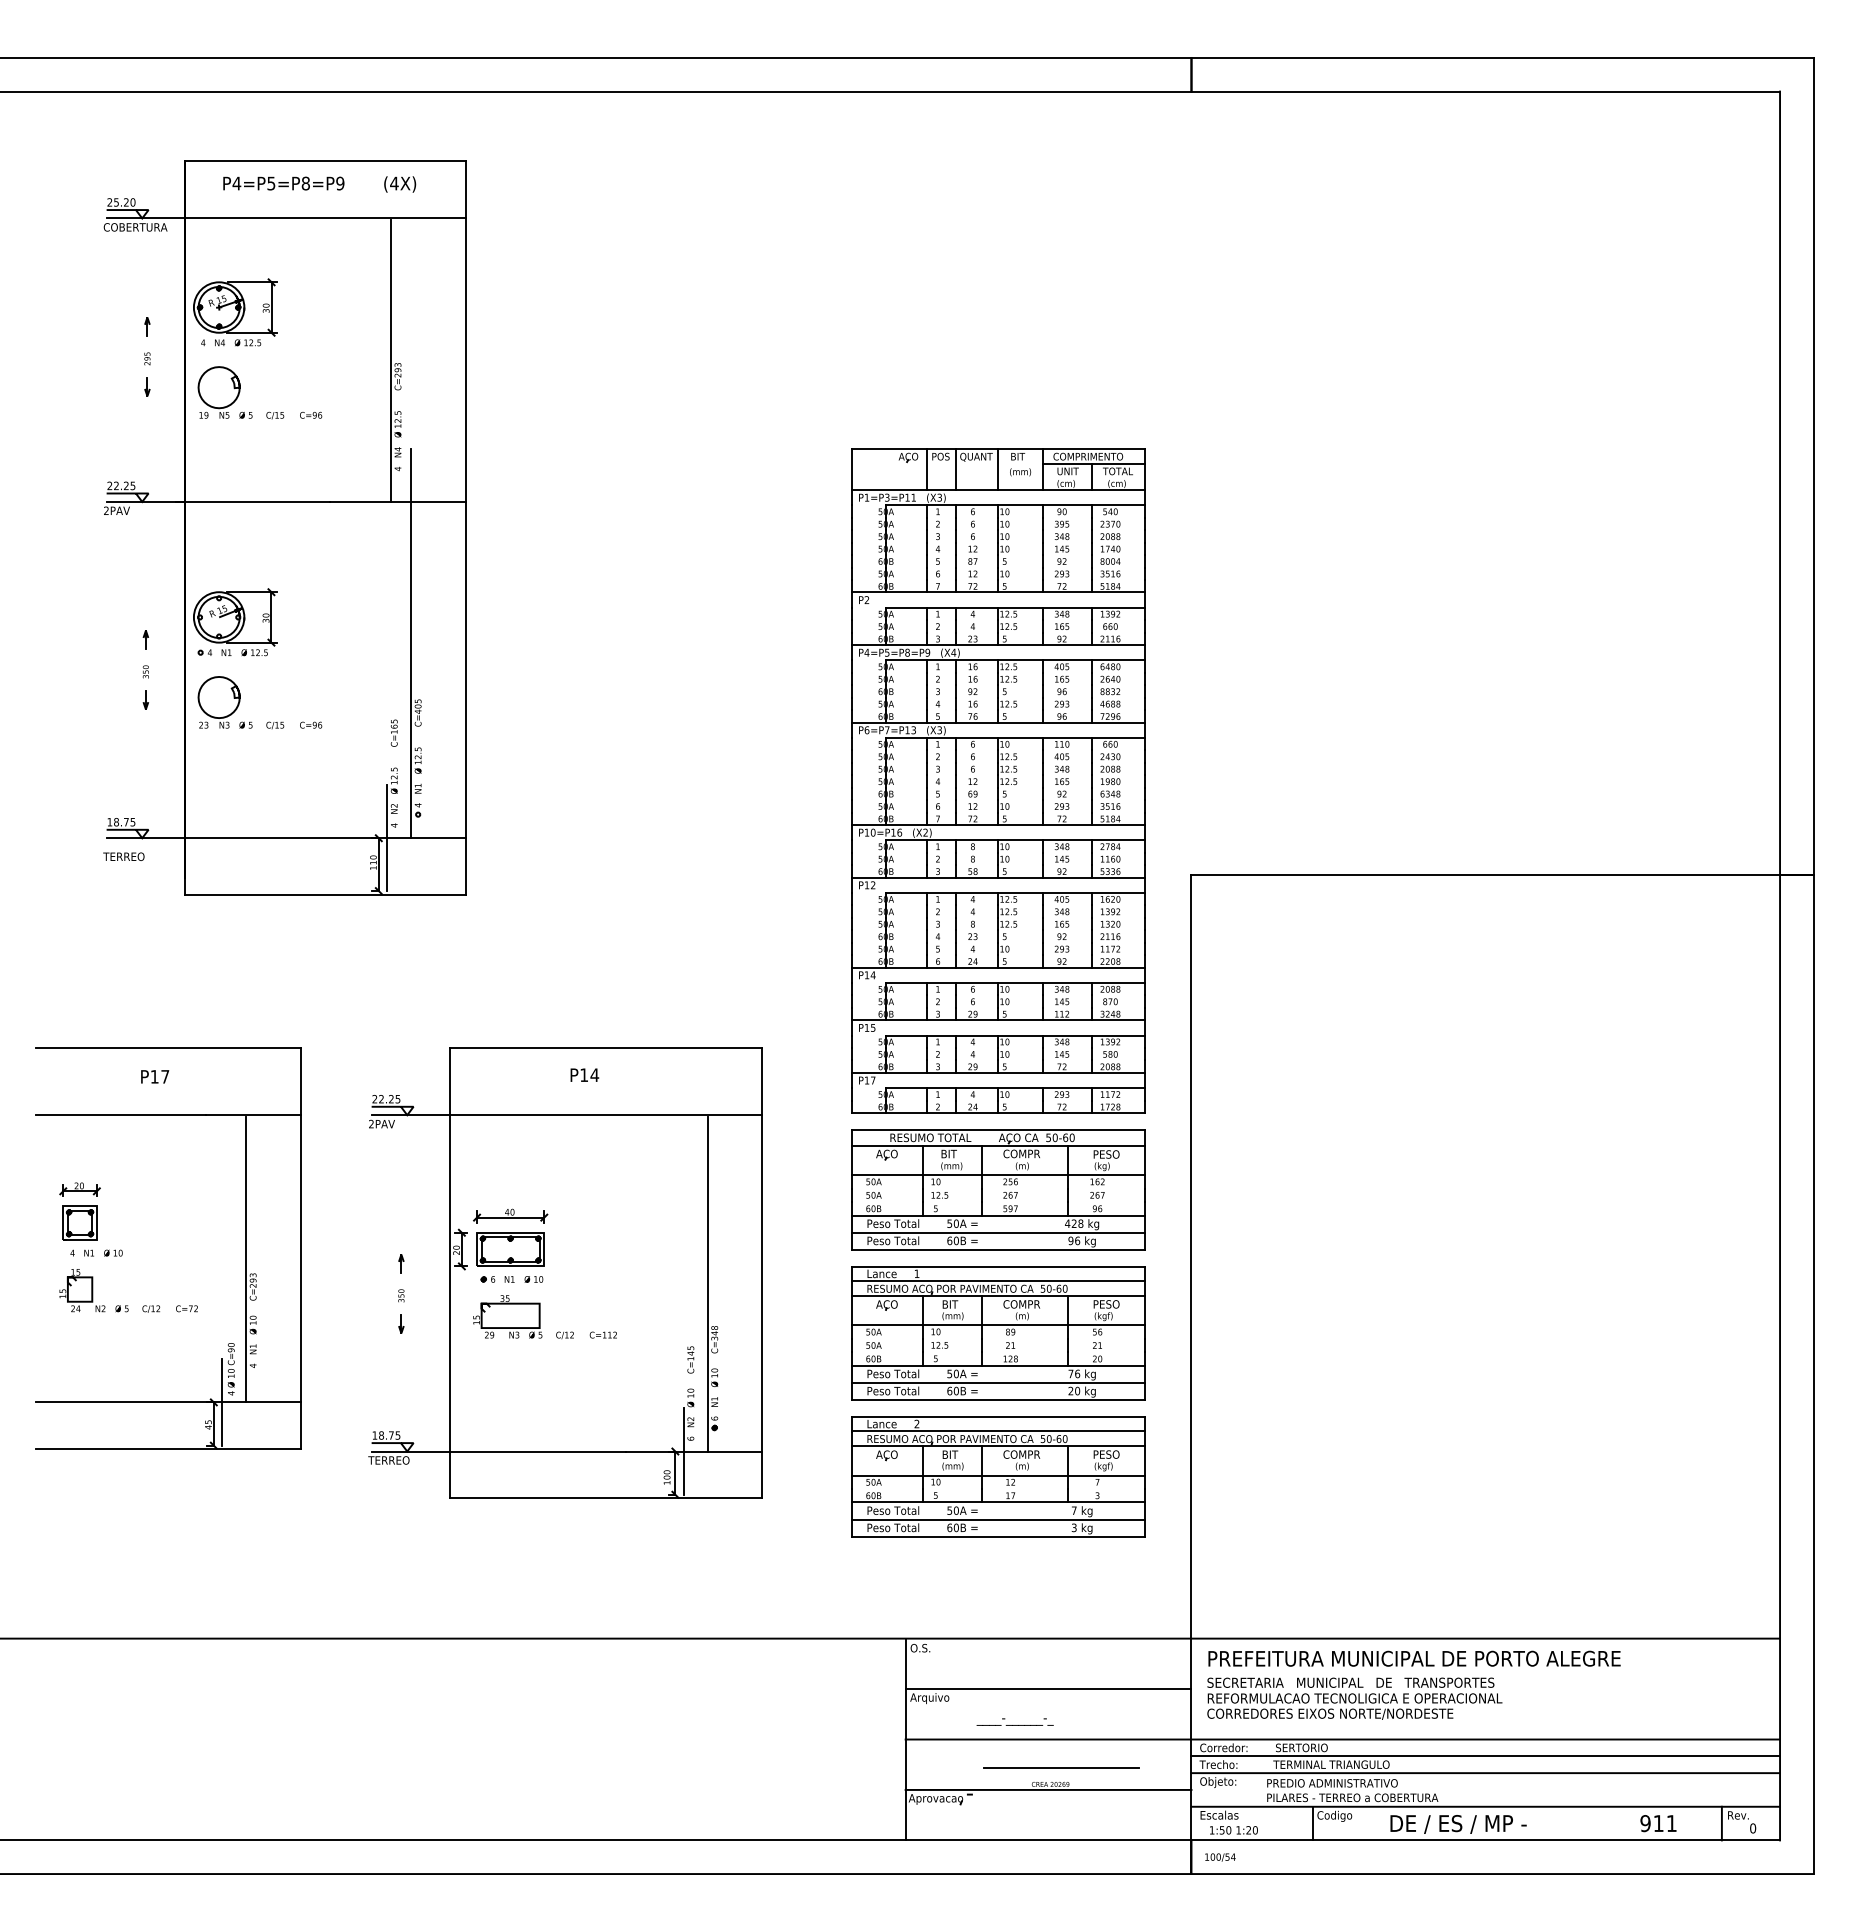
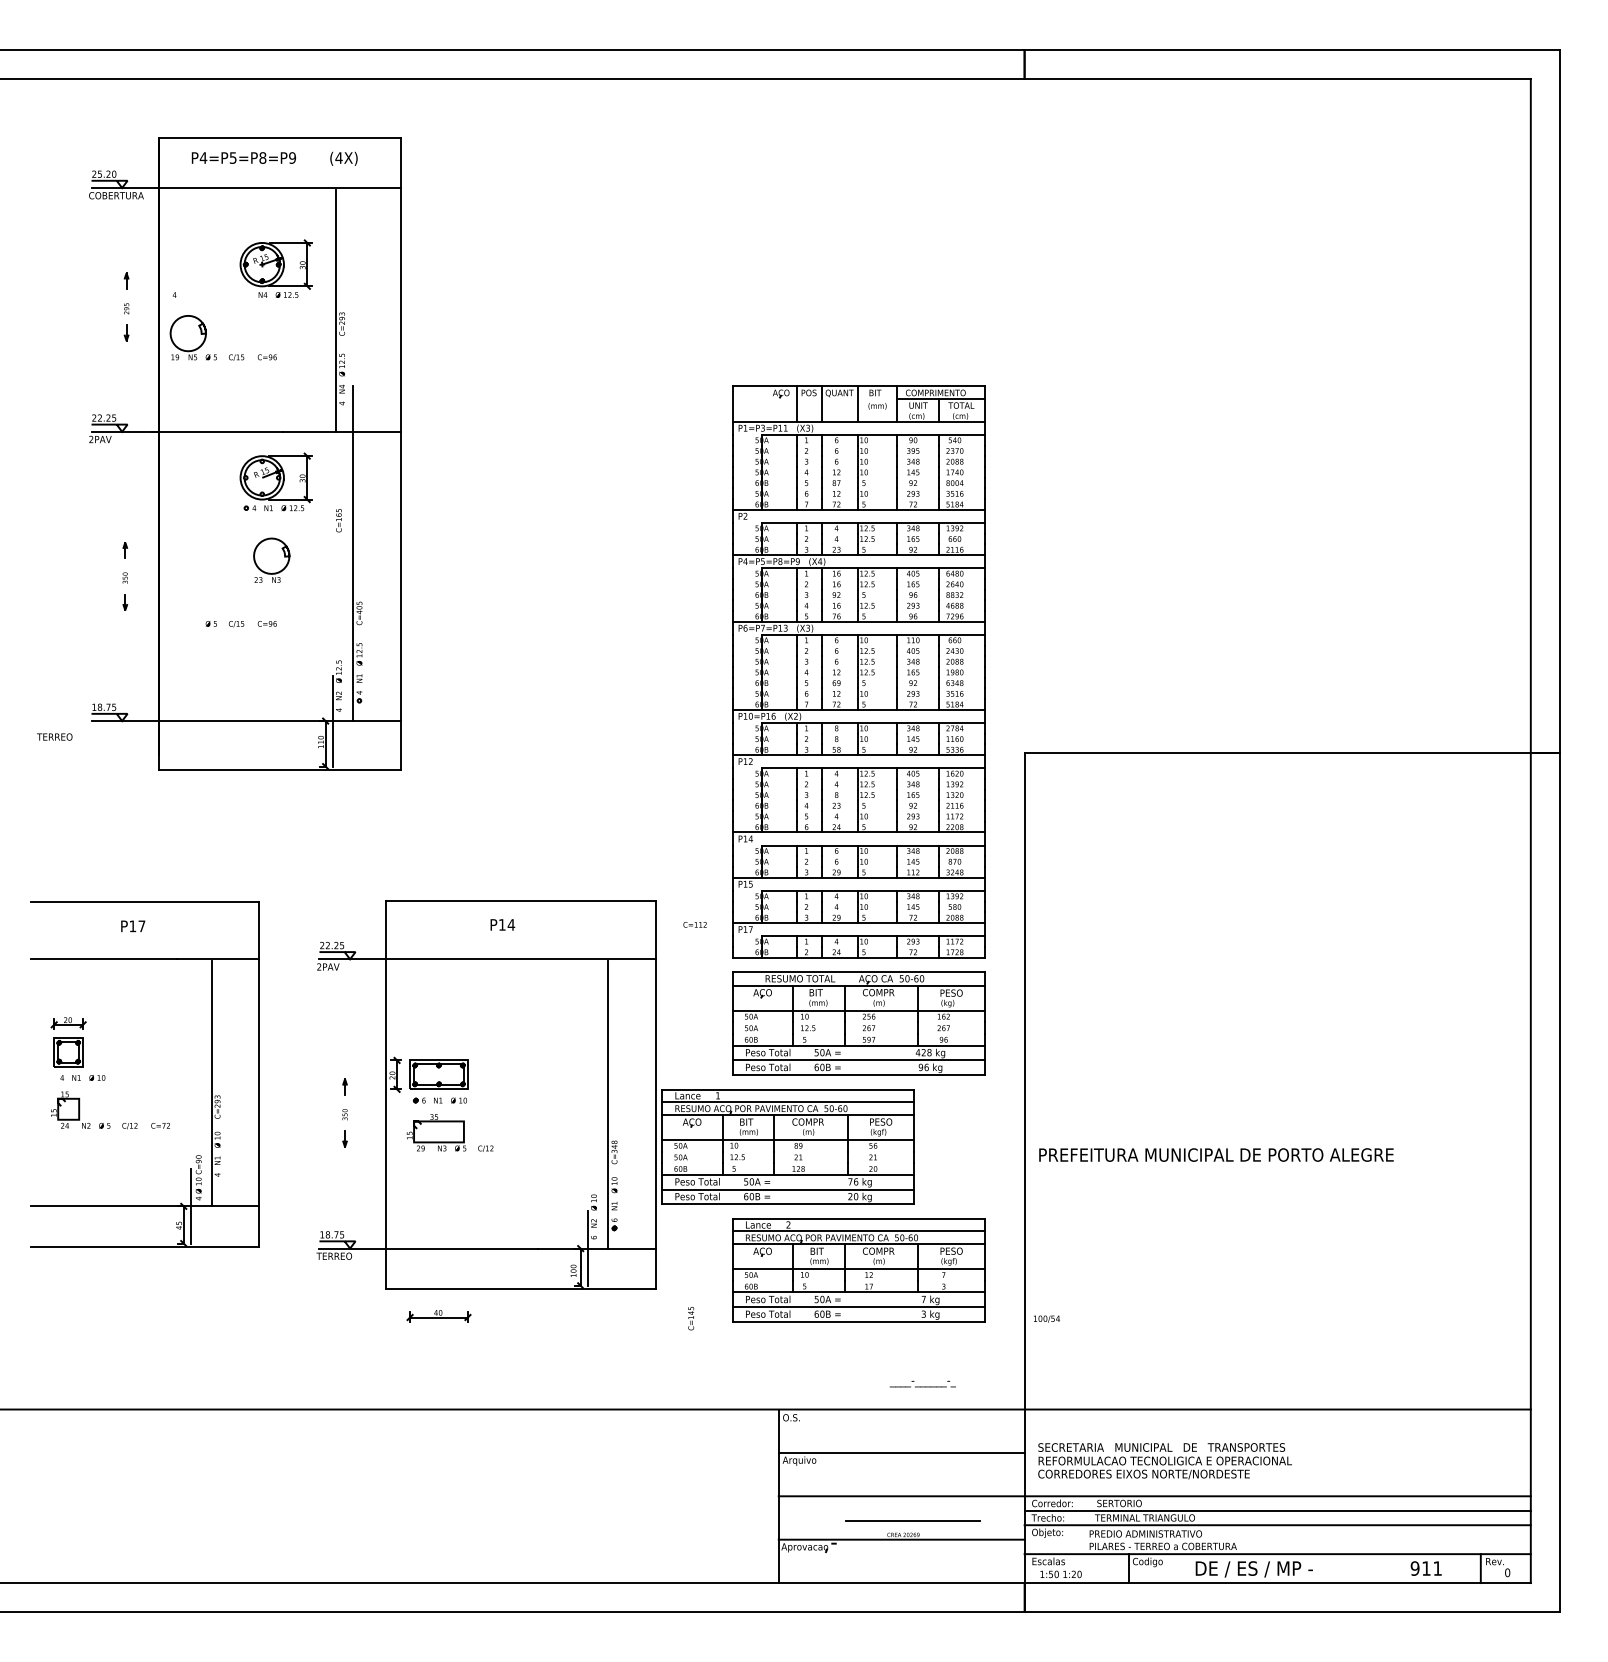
part: (235, 312) -> (276, 268), moved
part: (235, 622) -> (276, 482), moved
part: (218, 702) -> (271, 560), moved
text: (393, 732) -> (338, 520), moved
text: (123, 856) -> (54, 736), moved
part: (510, 1215) -> (438, 1315), moved
part: (998, 1333) -> (788, 1147), moved
text: (602, 1334) -> (694, 924), moved
text: (690, 1359) -> (690, 1318), moved
text: (1414, 1658) -> (1216, 1154), moved
text: (1014, 1721) -> (922, 1383), moved
text: (1220, 1857) -> (1046, 1319), moved

